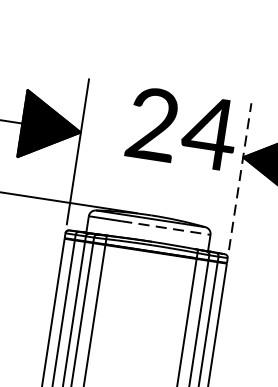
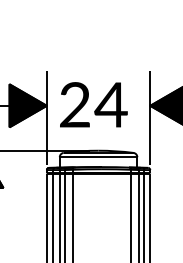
text: (182, 128) -> (93, 104), moved
line: (240, 177) -> (150, 118), dashed -> solid
line: (166, 228) -> (109, 157), dashed -> solid

